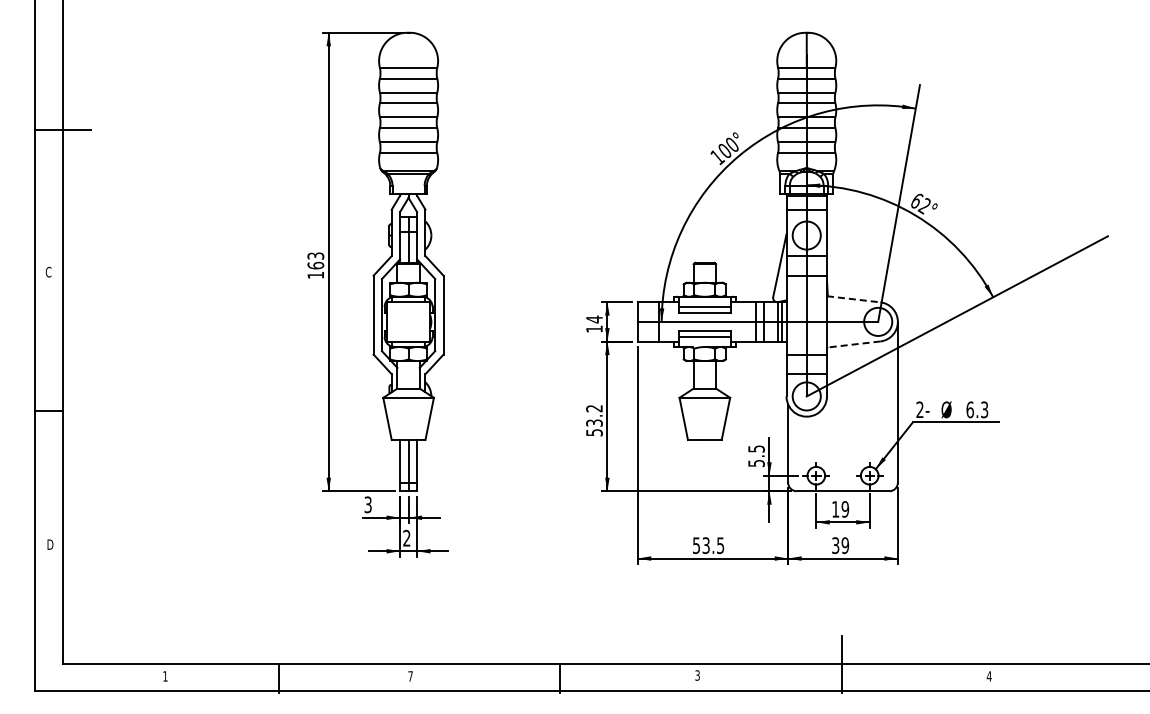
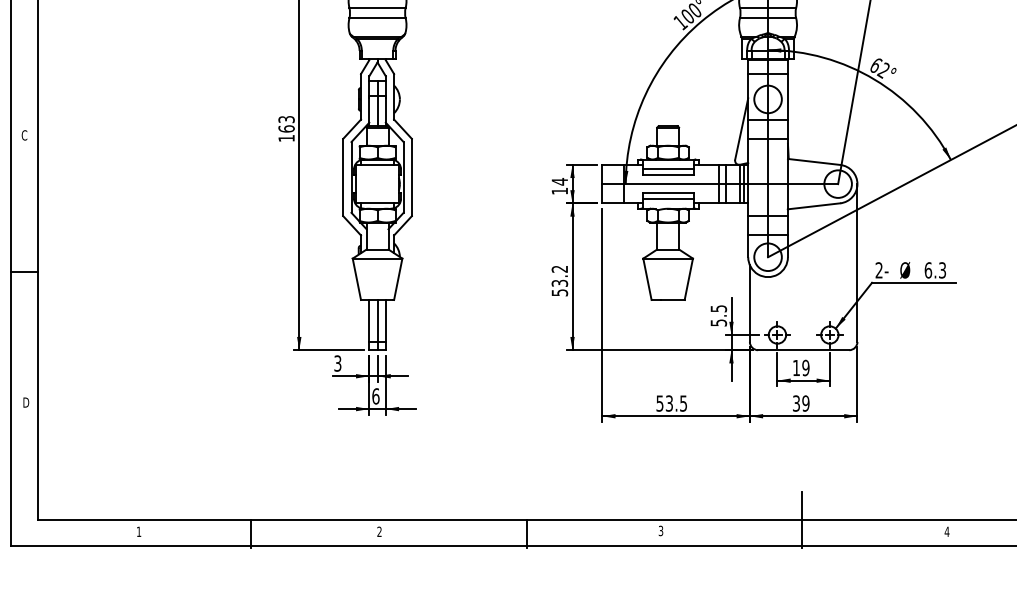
line: (853, 299) -> (813, 162), dashed -> solid
line: (853, 344) -> (813, 206), dashed -> solid
text: (406, 537) -> (375, 395), 2 -> 6
text: (410, 676) -> (379, 531), 7 -> 2

